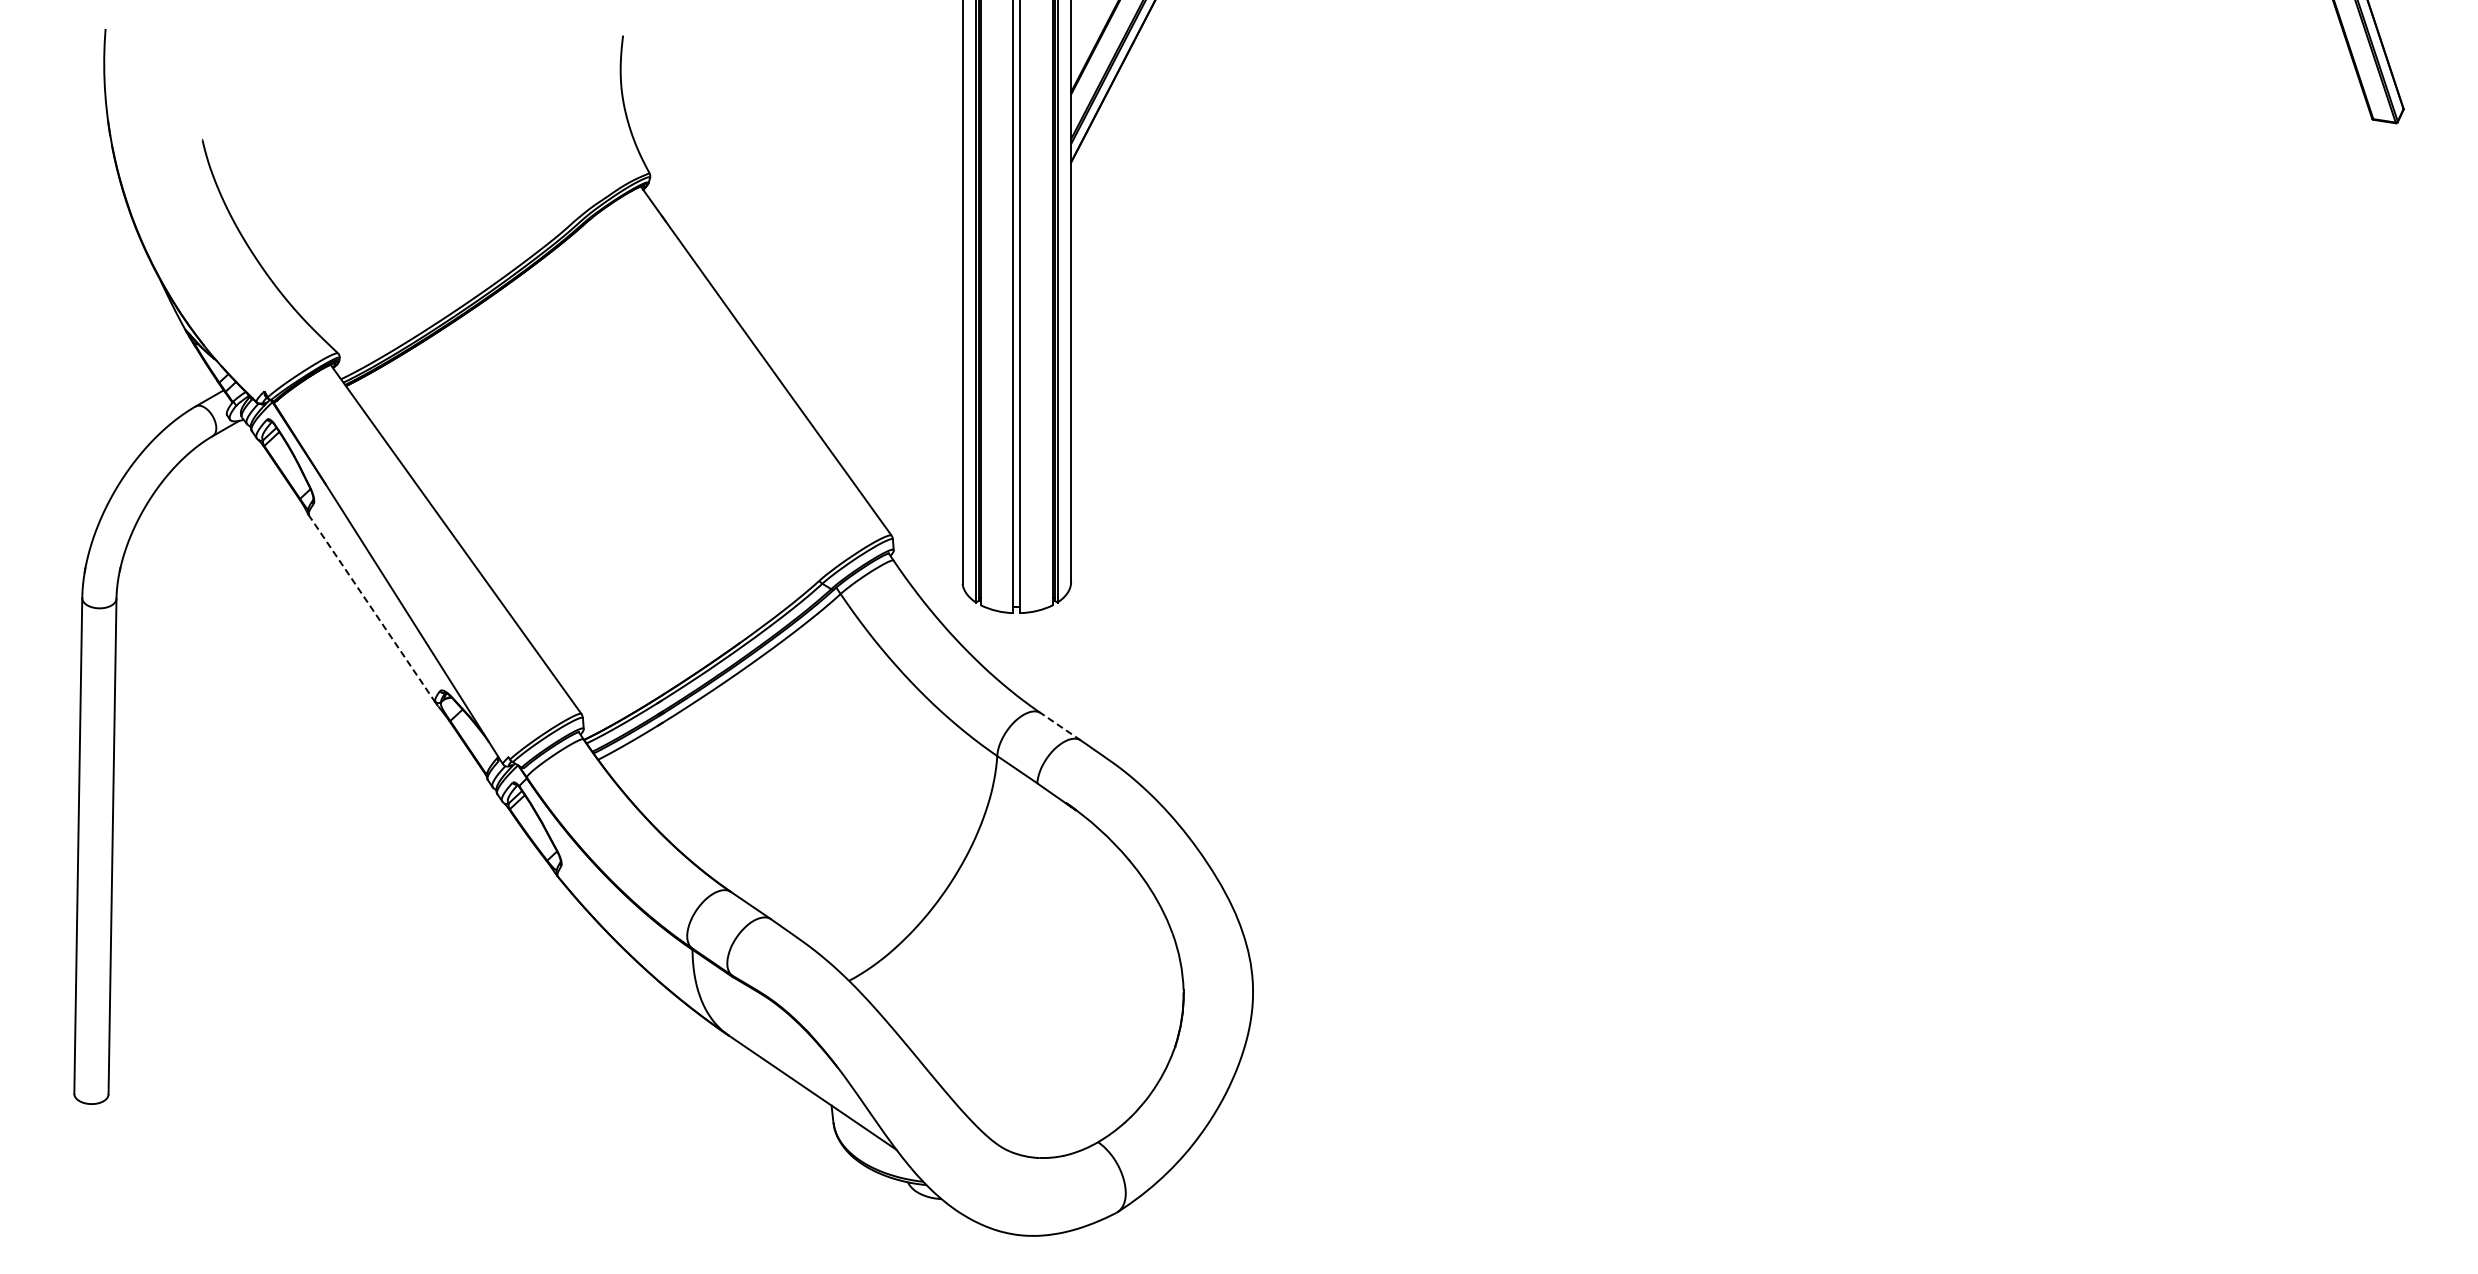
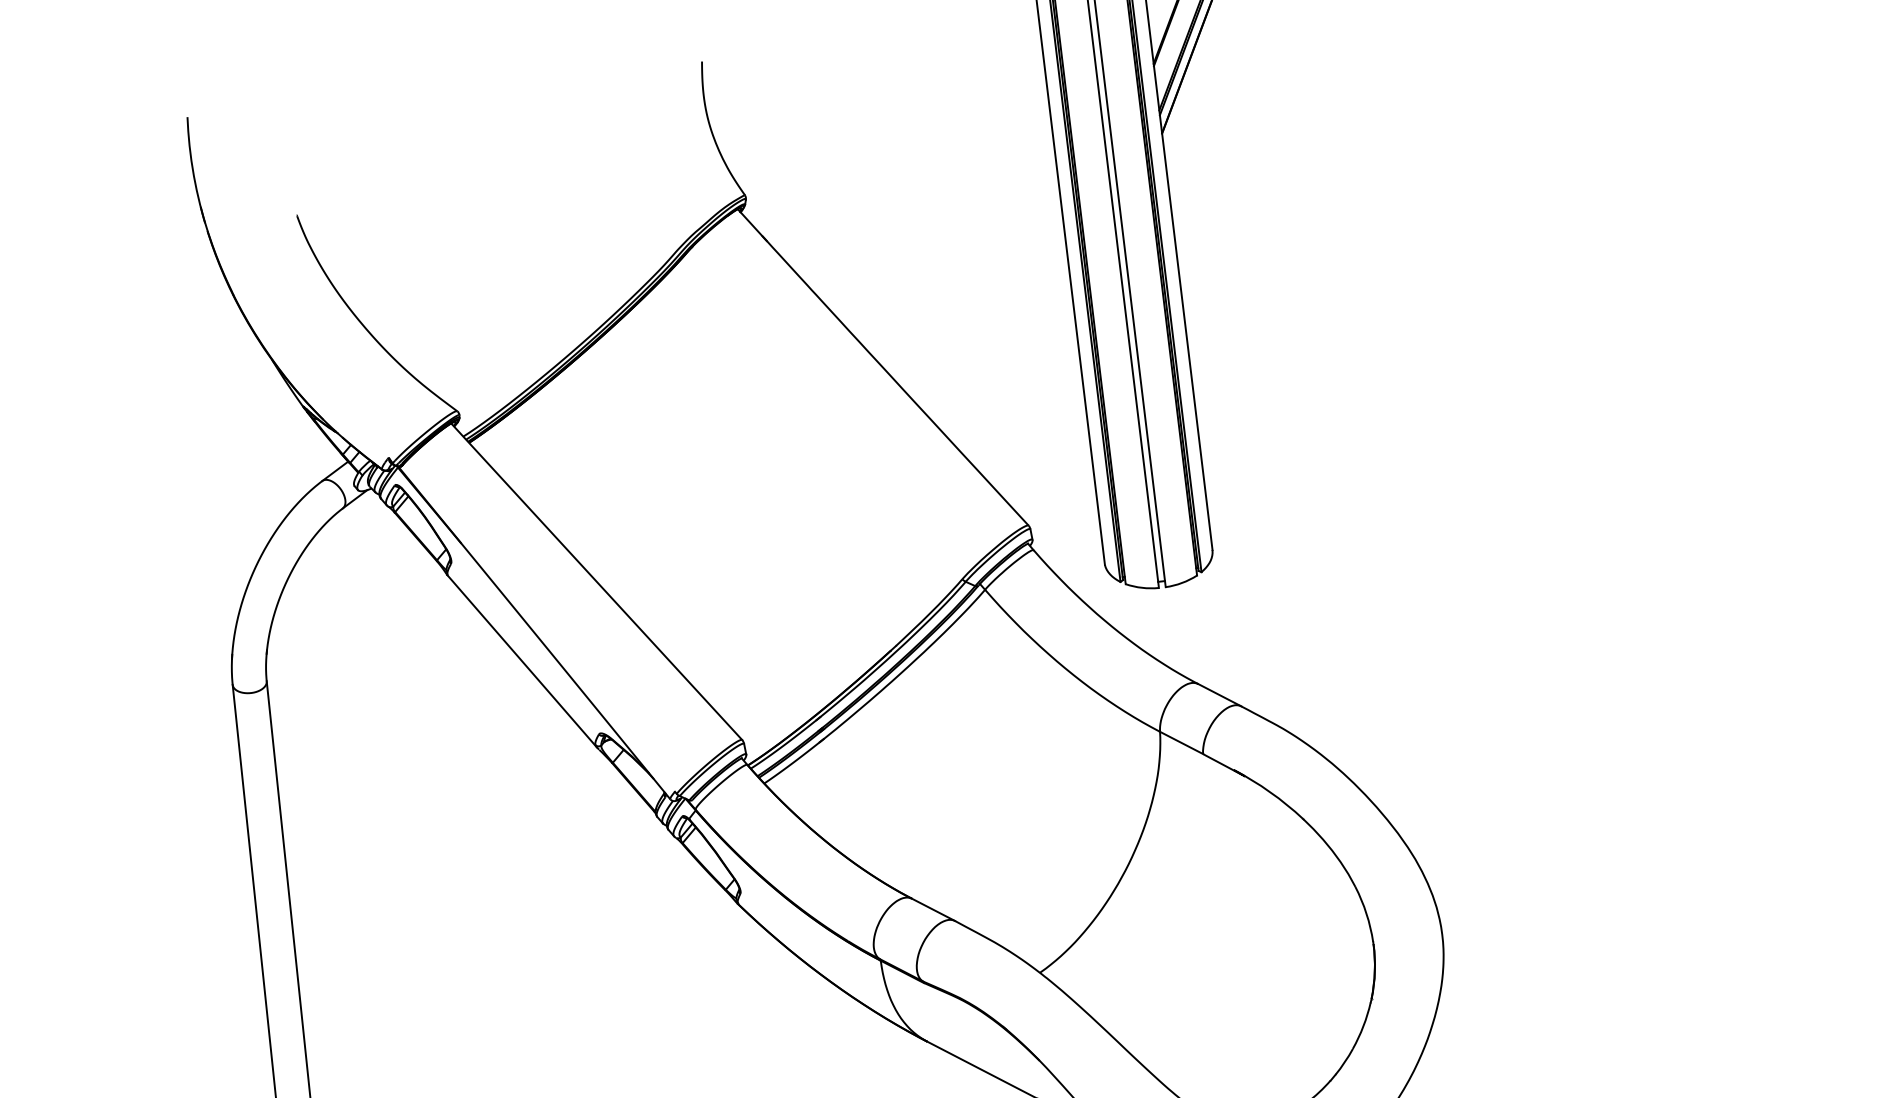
line: (372, 609) -> (522, 661), dashed -> solid
line: (1060, 726) -> (1219, 694), dashed -> solid

